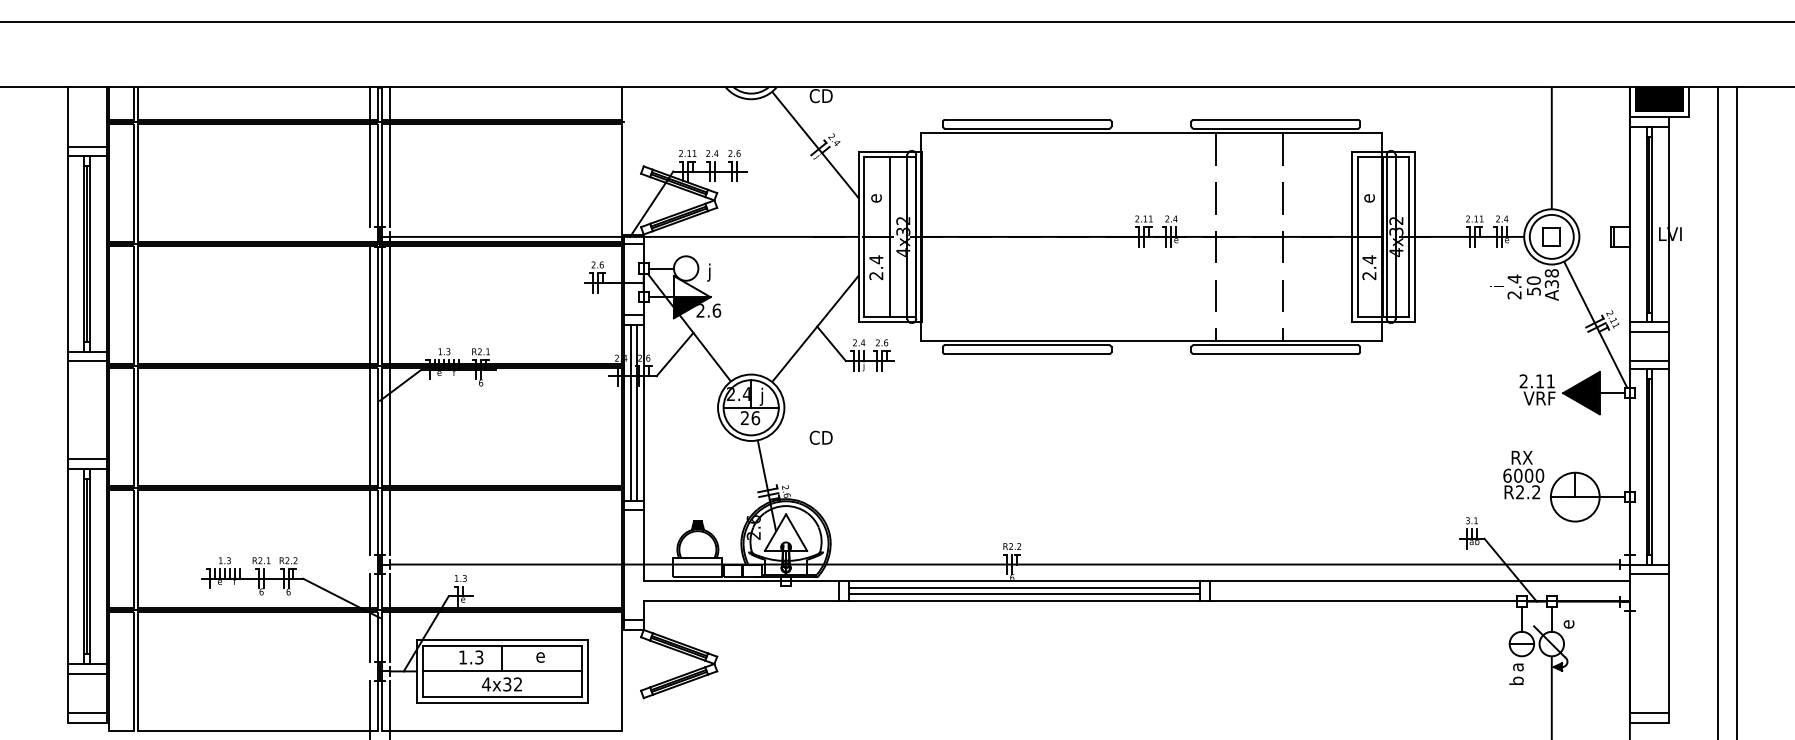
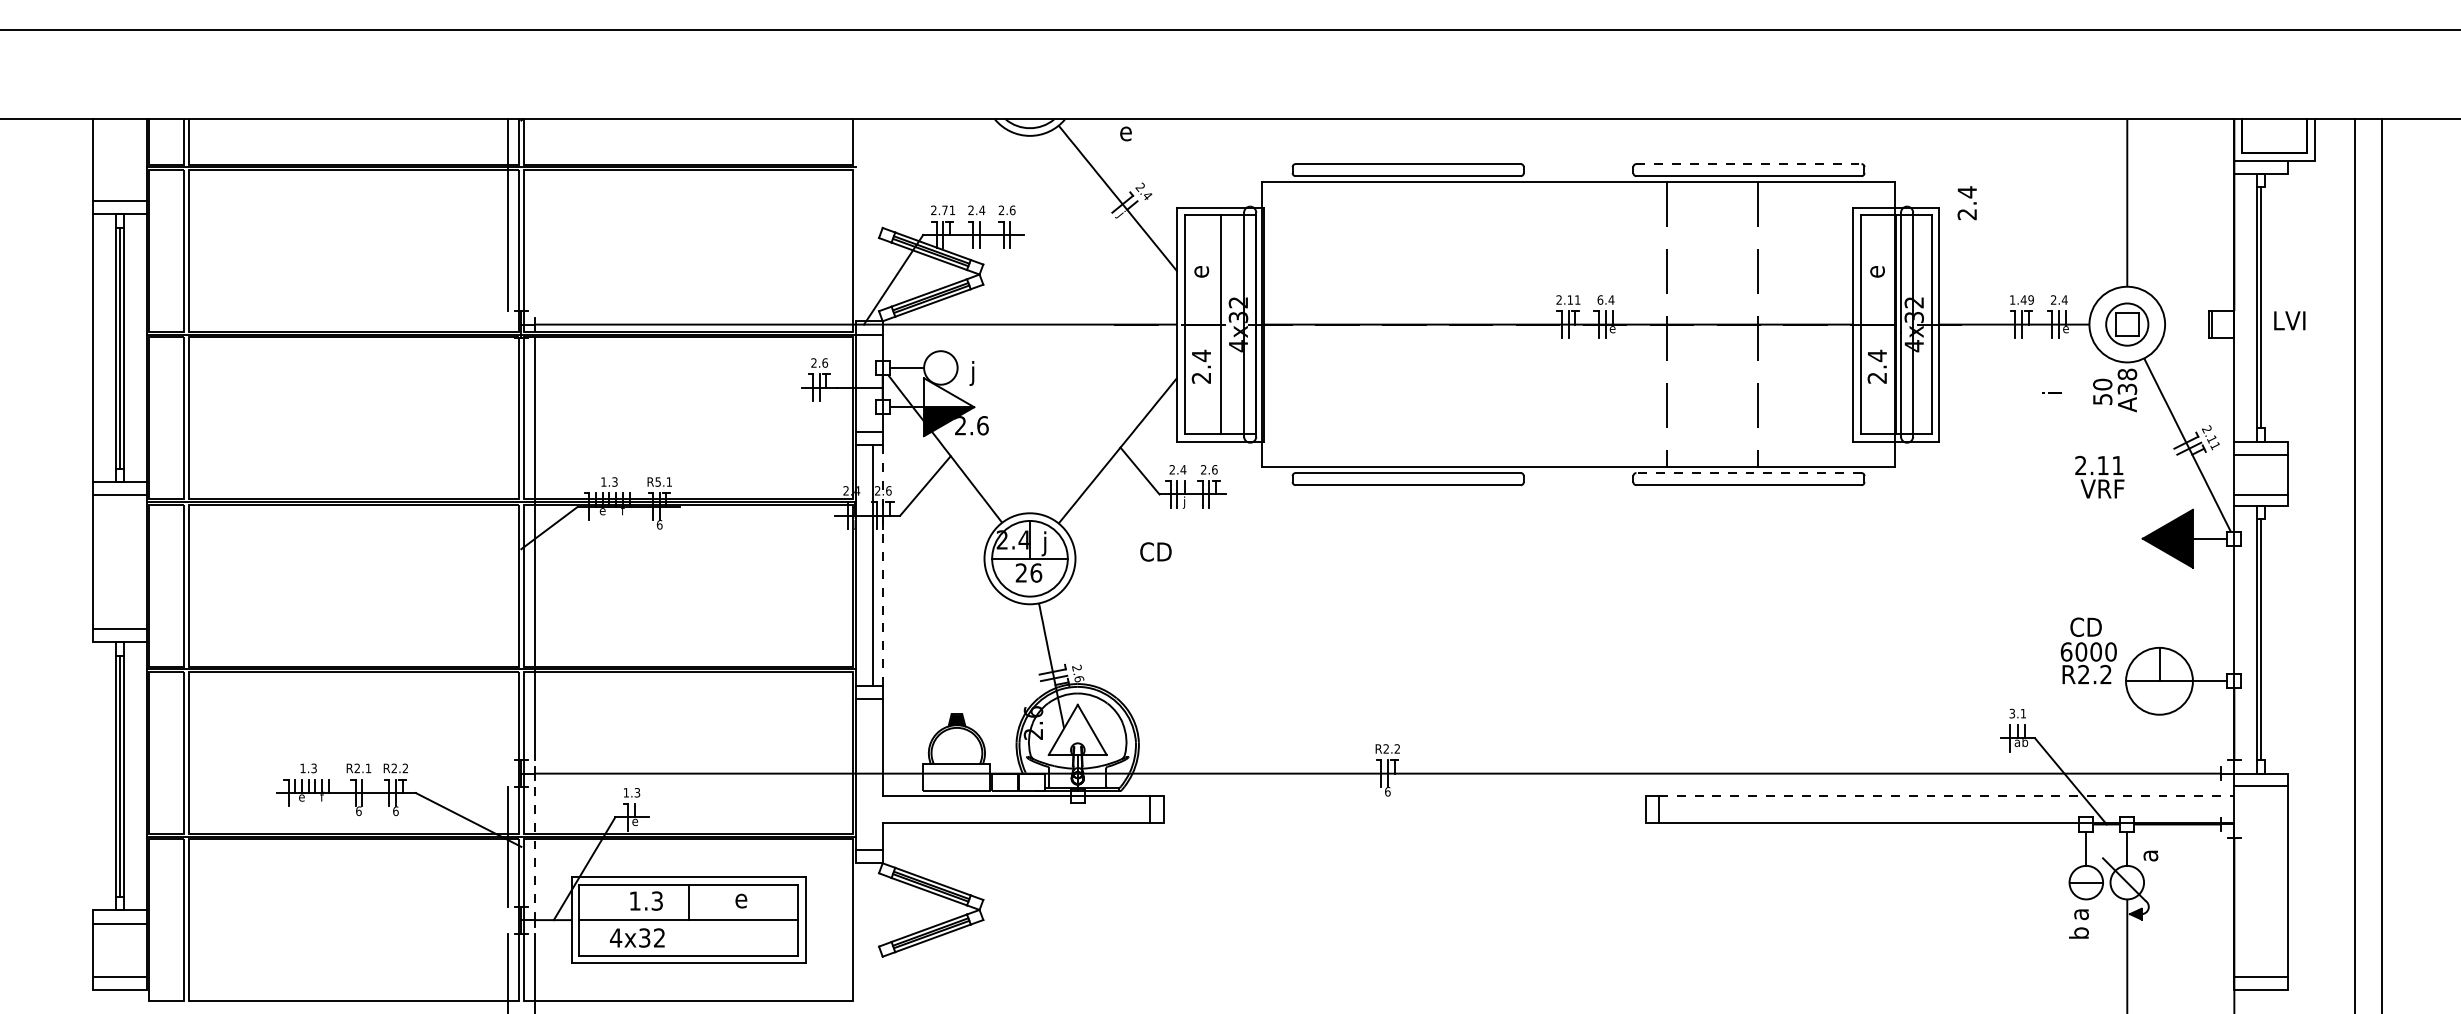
text: (820, 96) -> (1125, 131), CD -> e
fill: (1659, 98) -> (2274, 135), removed
line: (1275, 120) -> (1748, 164), solid -> dashed
text: (688, 153) -> (944, 210), 2.11 -> 2.71
line: (389, 157) -> (534, 215), removed
text: (1167, 218) -> (1600, 299), 2.4 -> 6.4
text: (1474, 218) -> (2021, 299), 2.11 -> 1.49
line: (1652, 224) -> (2265, 307), removed
line: (1668, 224) -> (2287, 307), removed
circle: (1551, 236) -> (2127, 324), size x0.7
text: (1514, 287) -> (1966, 203), moved
line: (1275, 345) -> (1748, 473), solid -> dashed
text: (479, 351) -> (657, 481), R2.1 -> R5.1
text: (1537, 389) -> (2099, 476), moved
line: (369, 400) -> (507, 548), removed
line: (643, 411) -> (882, 564), solid -> dashed
line: (631, 412) -> (865, 565), removed
text: (820, 437) -> (1155, 551), moved
text: (1521, 457) -> (2085, 626), RX -> CD
line: (1652, 466) -> (2265, 639), removed
line: (1668, 466) -> (2287, 639), removed
line: (67, 566) -> (93, 776), removed
line: (1024, 581) -> (1404, 796), removed
line: (1419, 581) -> (1946, 796), solid -> dashed
line: (1024, 587) -> (1404, 805), removed
line: (1024, 593) -> (1404, 813), removed
line: (1024, 600) -> (1404, 823), removed
line: (389, 617) -> (534, 846), solid -> dashed
text: (1568, 624) -> (2150, 855), e -> a
text: (502, 684) -> (637, 937), moved

